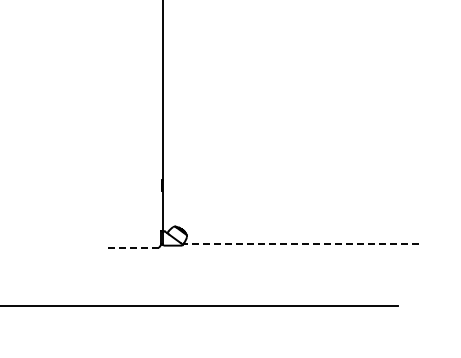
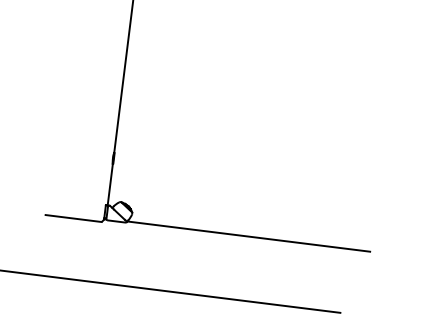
line: (301, 244) -> (249, 236), dashed -> solid
line: (131, 247) -> (73, 218), dashed -> solid

